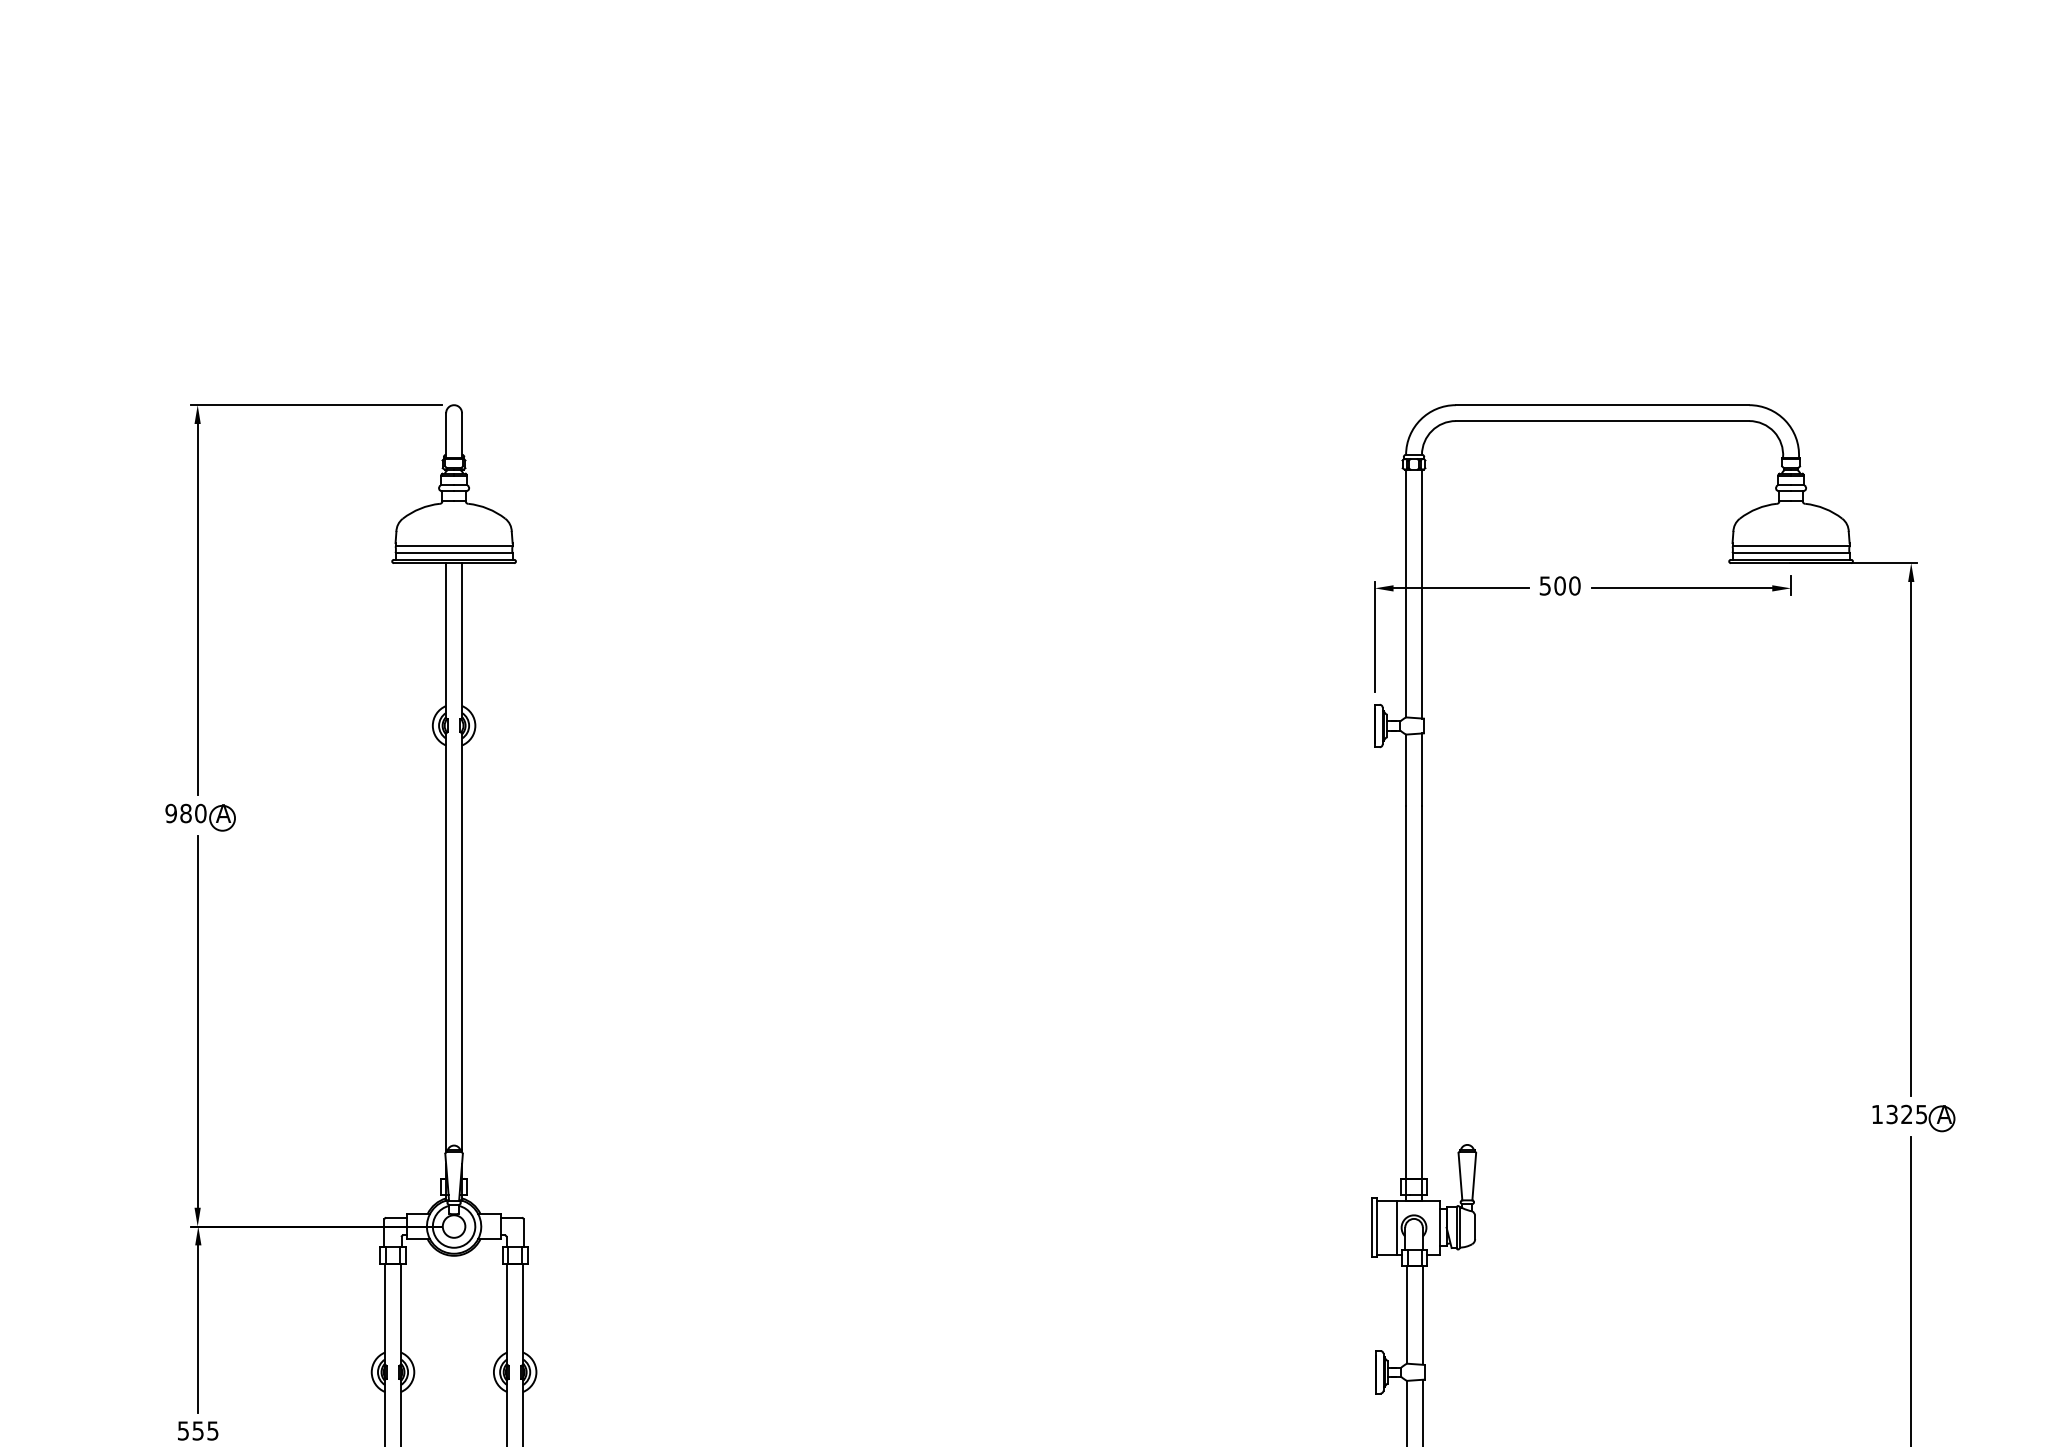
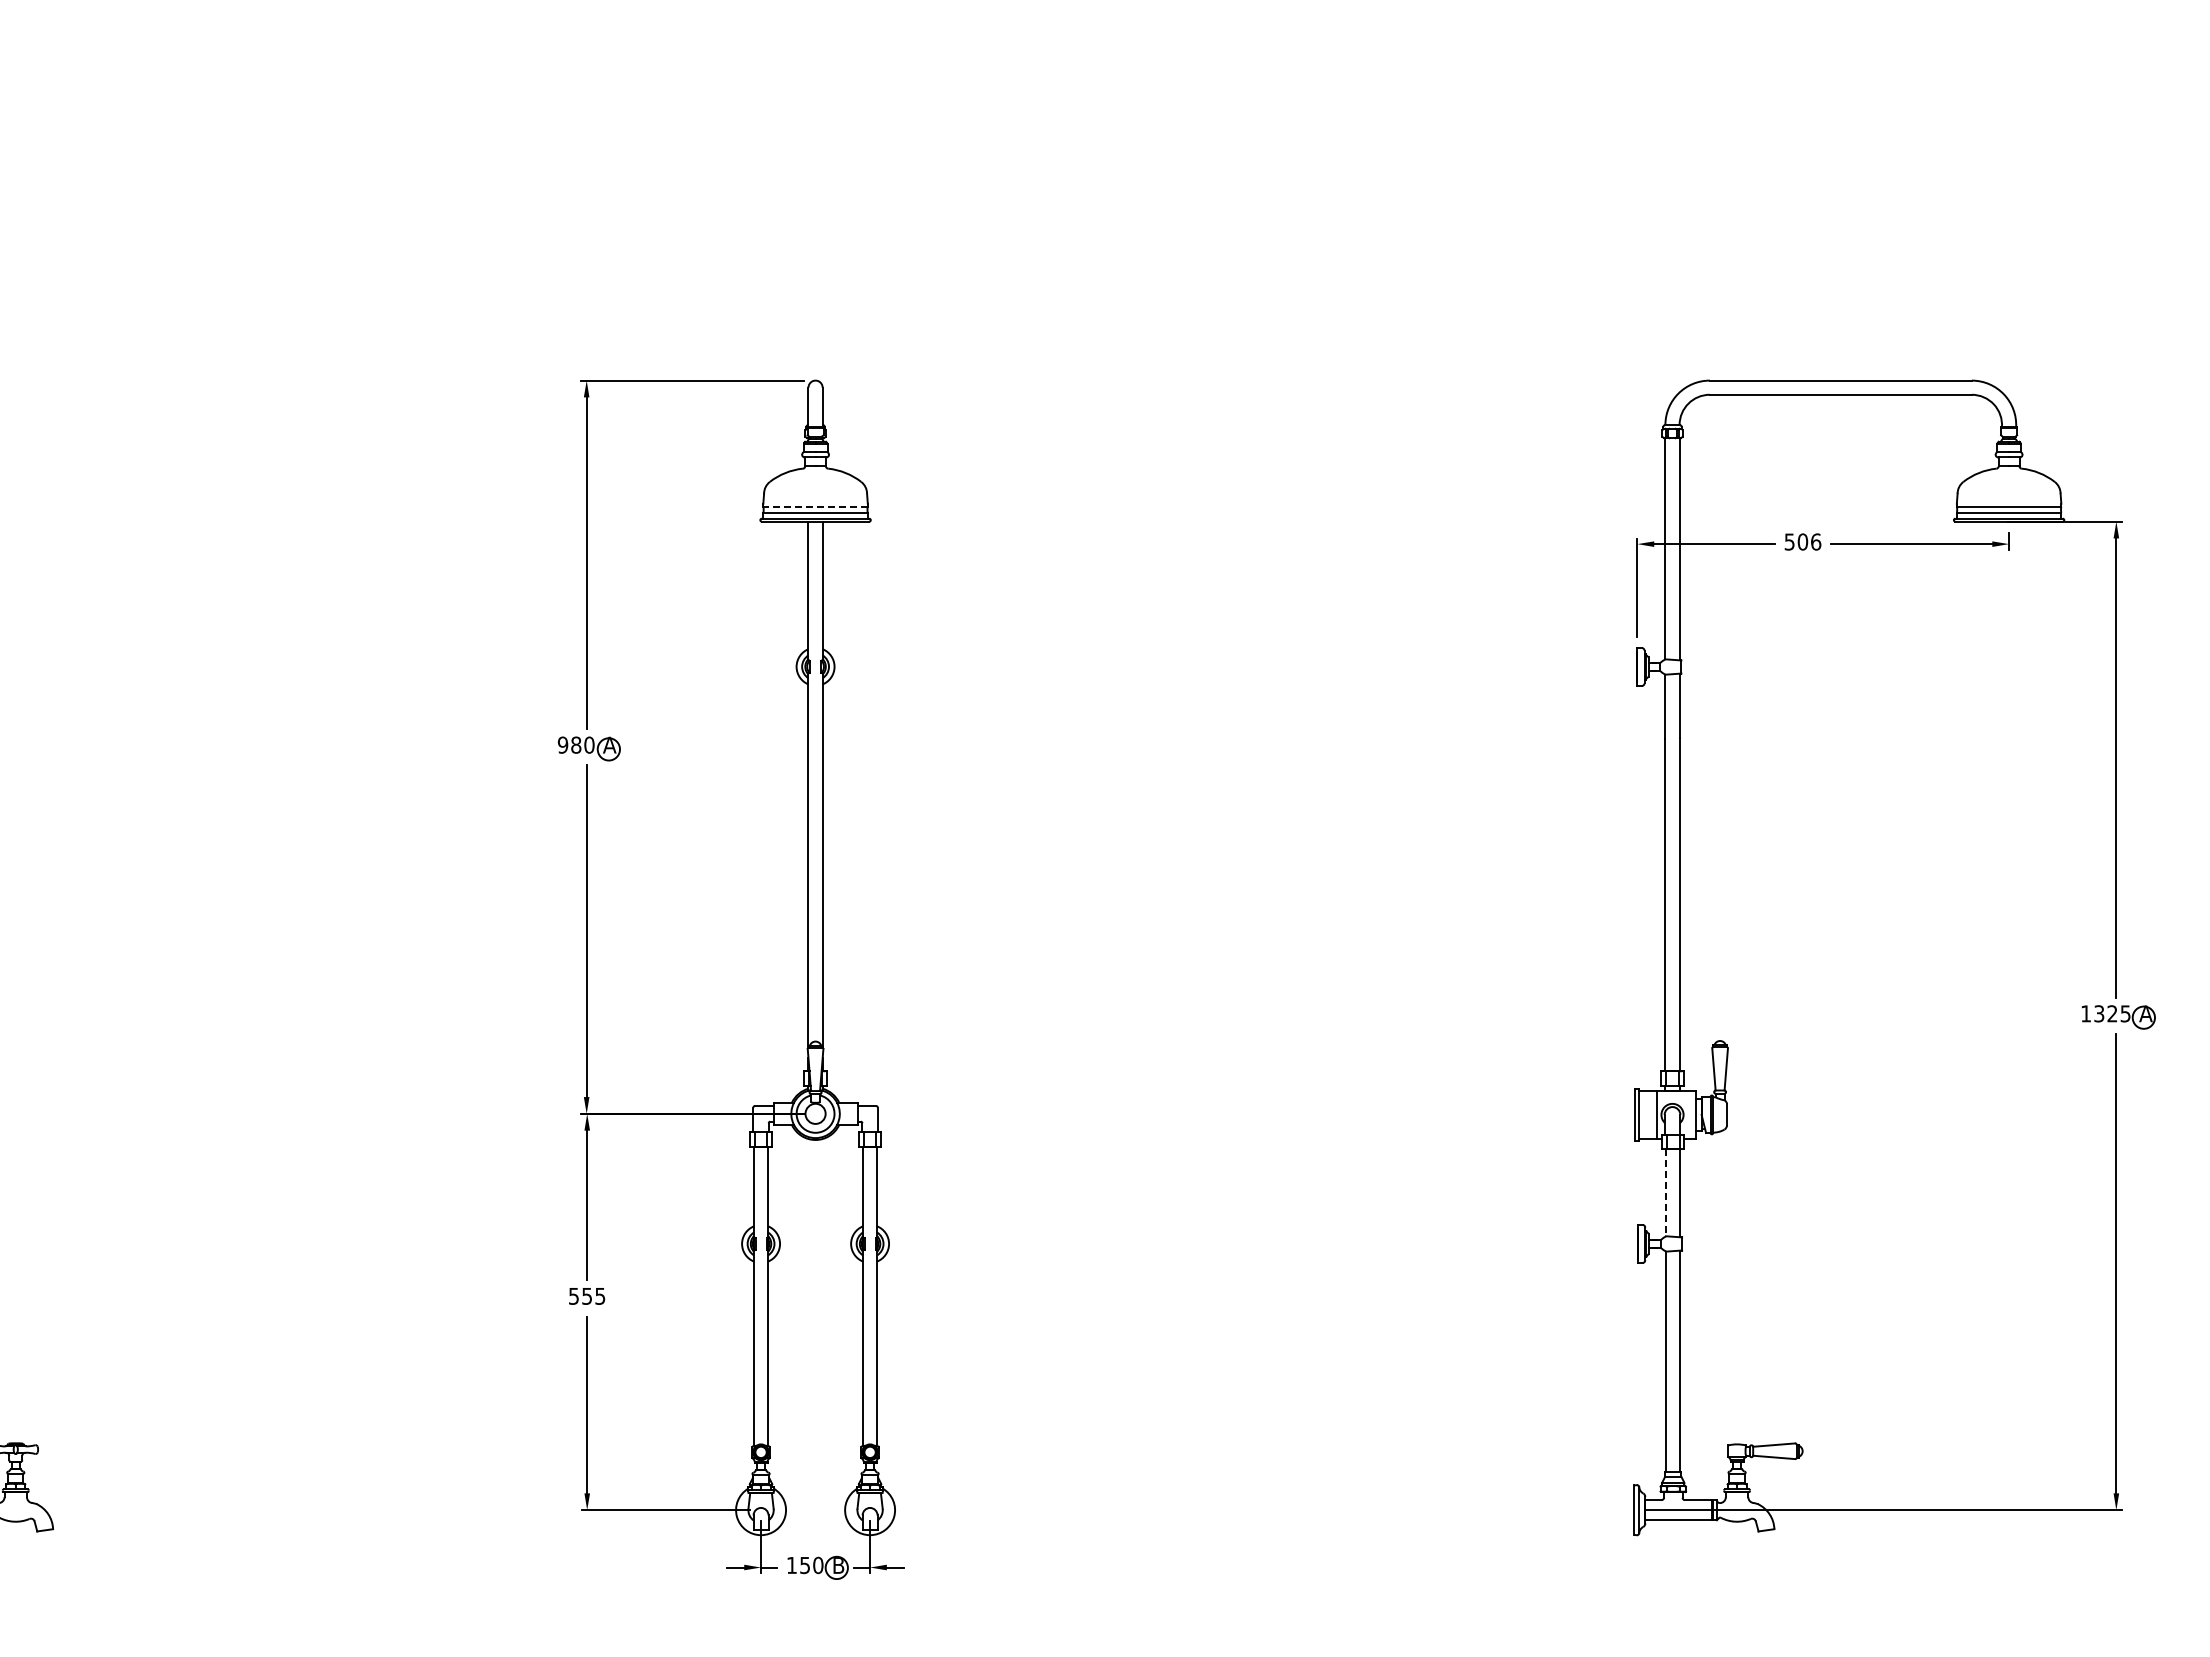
line: (454, 546) -> (815, 506), solid -> dashed
text: (1575, 585) -> (1816, 541), 500 -> 506
line: (1407, 1314) -> (1666, 1192), solid -> dashed

